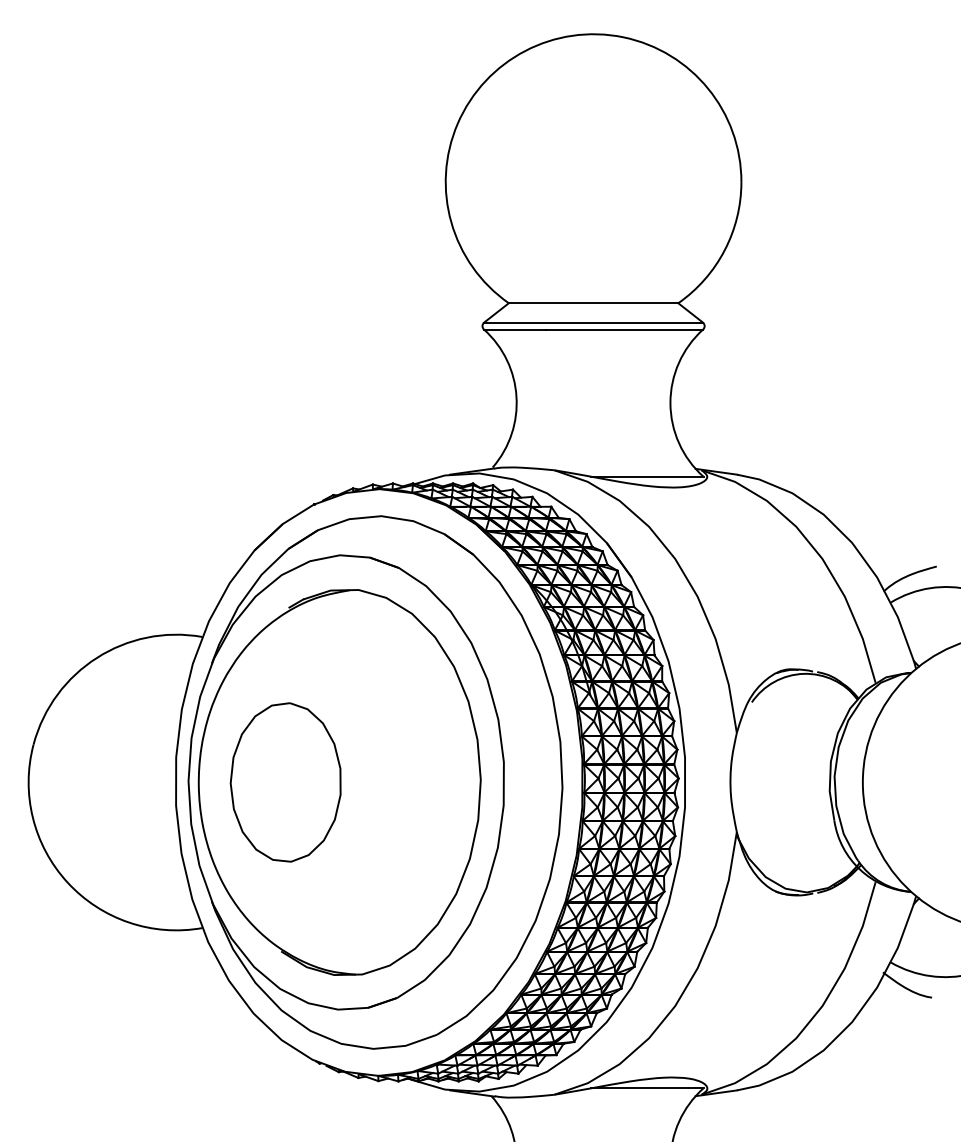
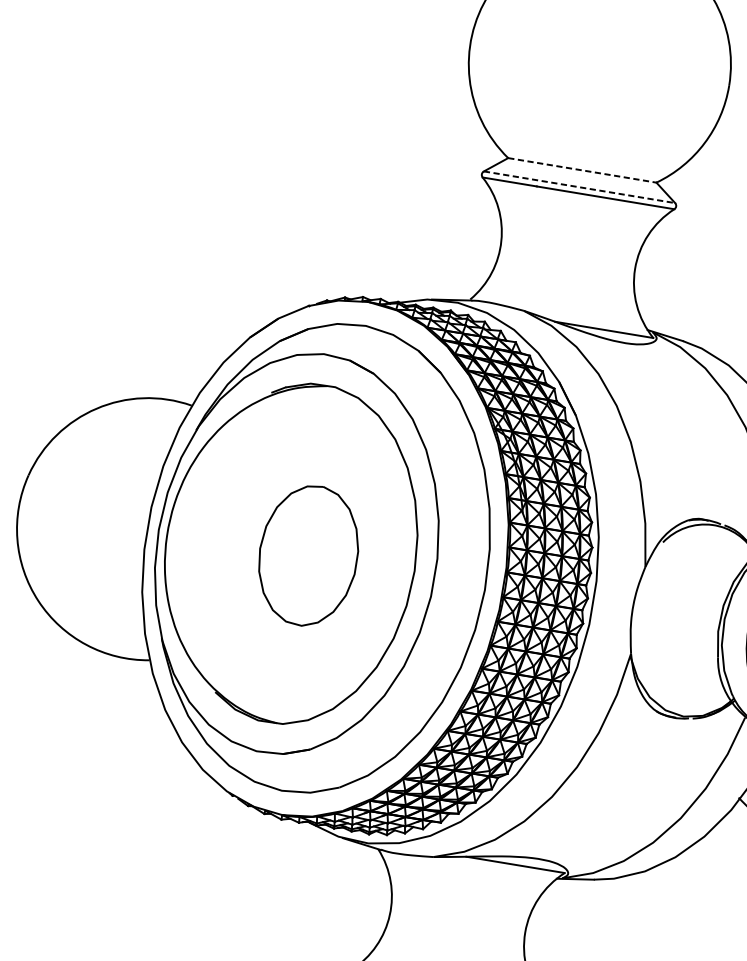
line: (593, 303) -> (582, 170), solid -> dashed
line: (594, 322) -> (580, 187), solid -> dashed
part: (285, 782) -> (308, 555), moved

